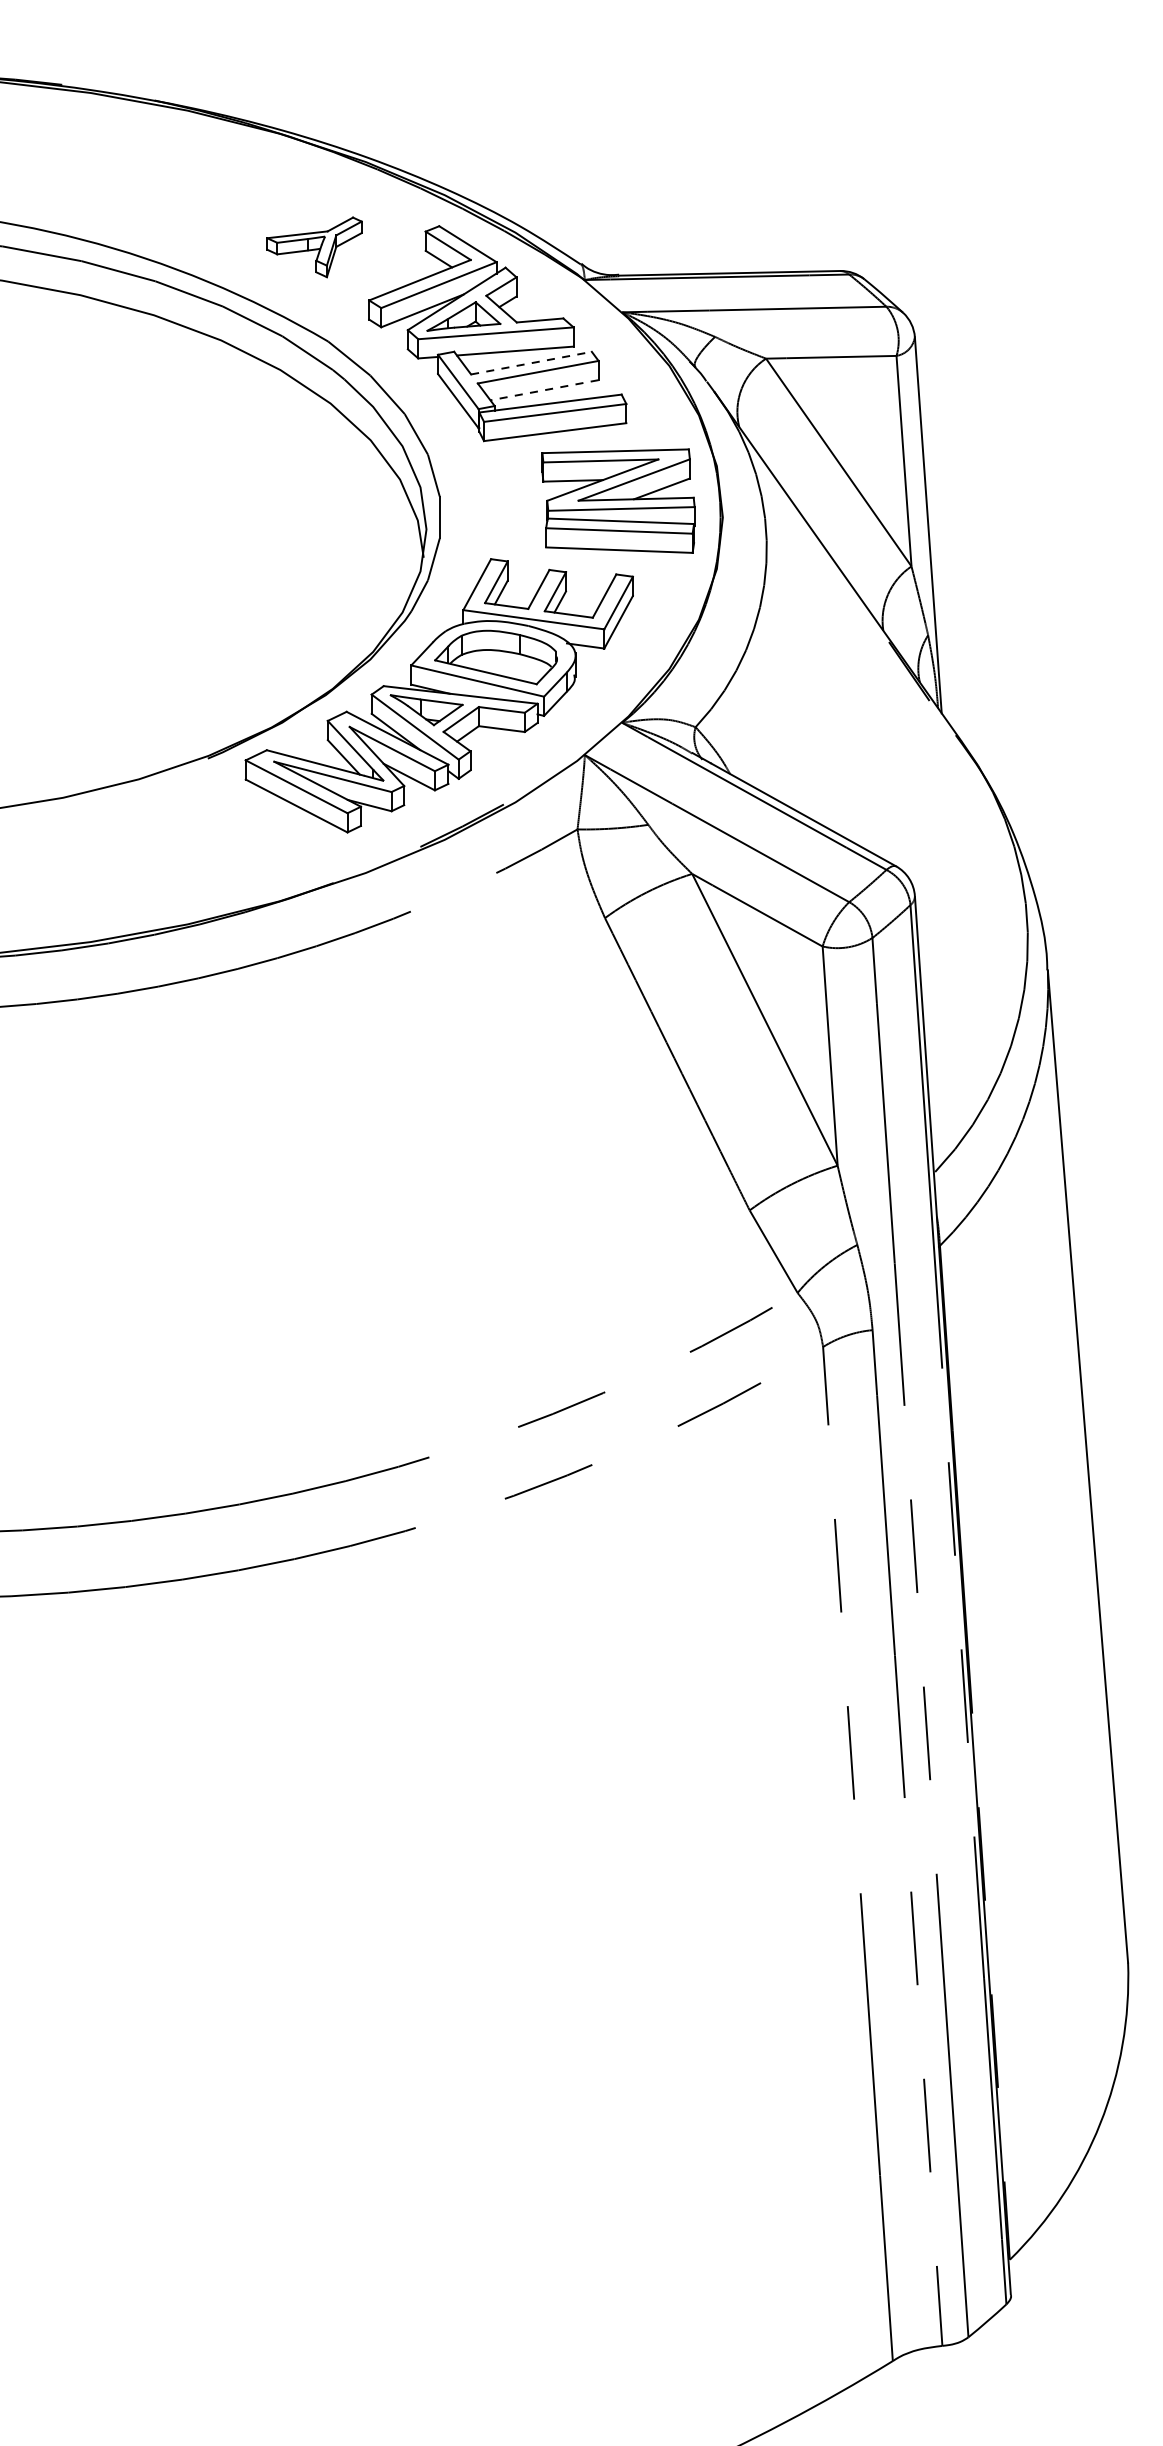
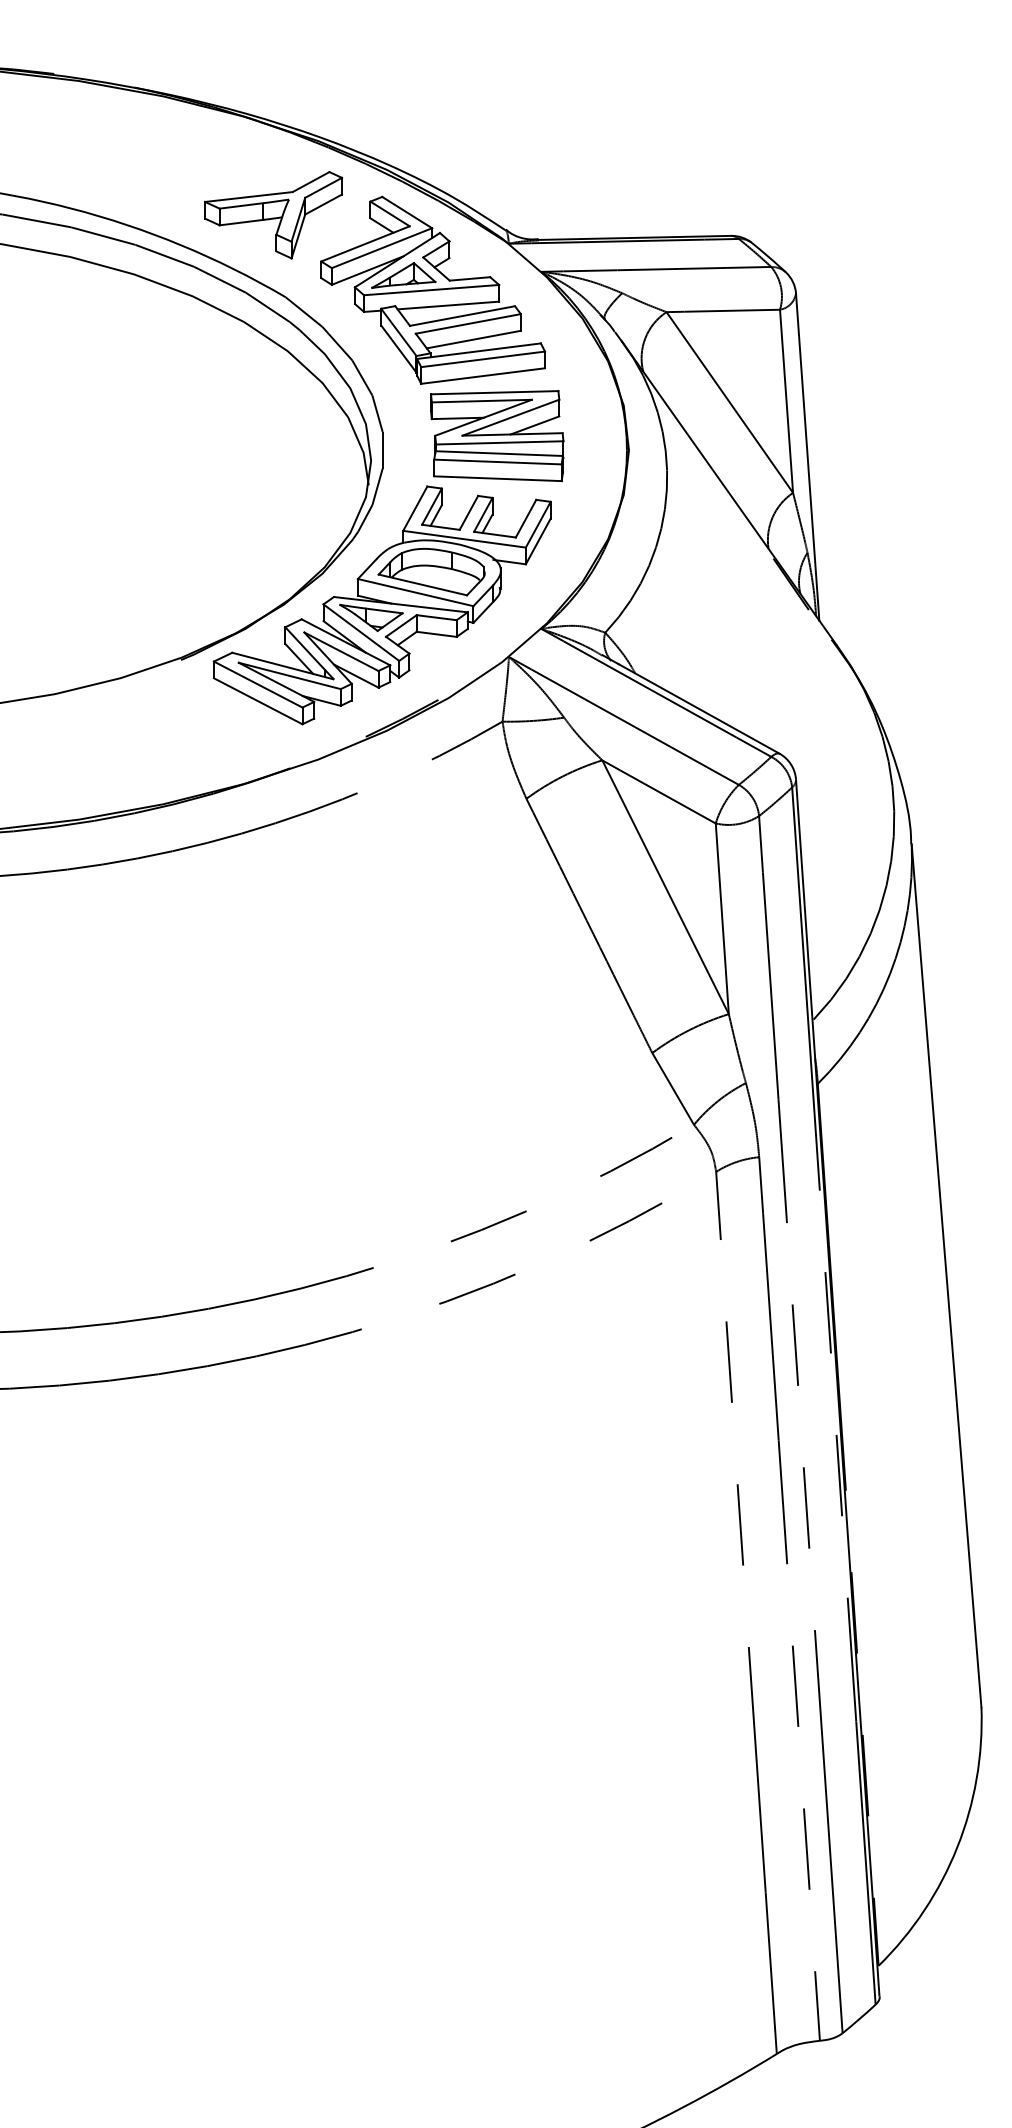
part: (314, 247) -> (273, 215), size x1.67
line: (531, 362) -> (462, 315), dashed -> solid
line: (544, 390) -> (473, 339), dashed -> solid
part: (618, 501) -> (497, 436), moved

